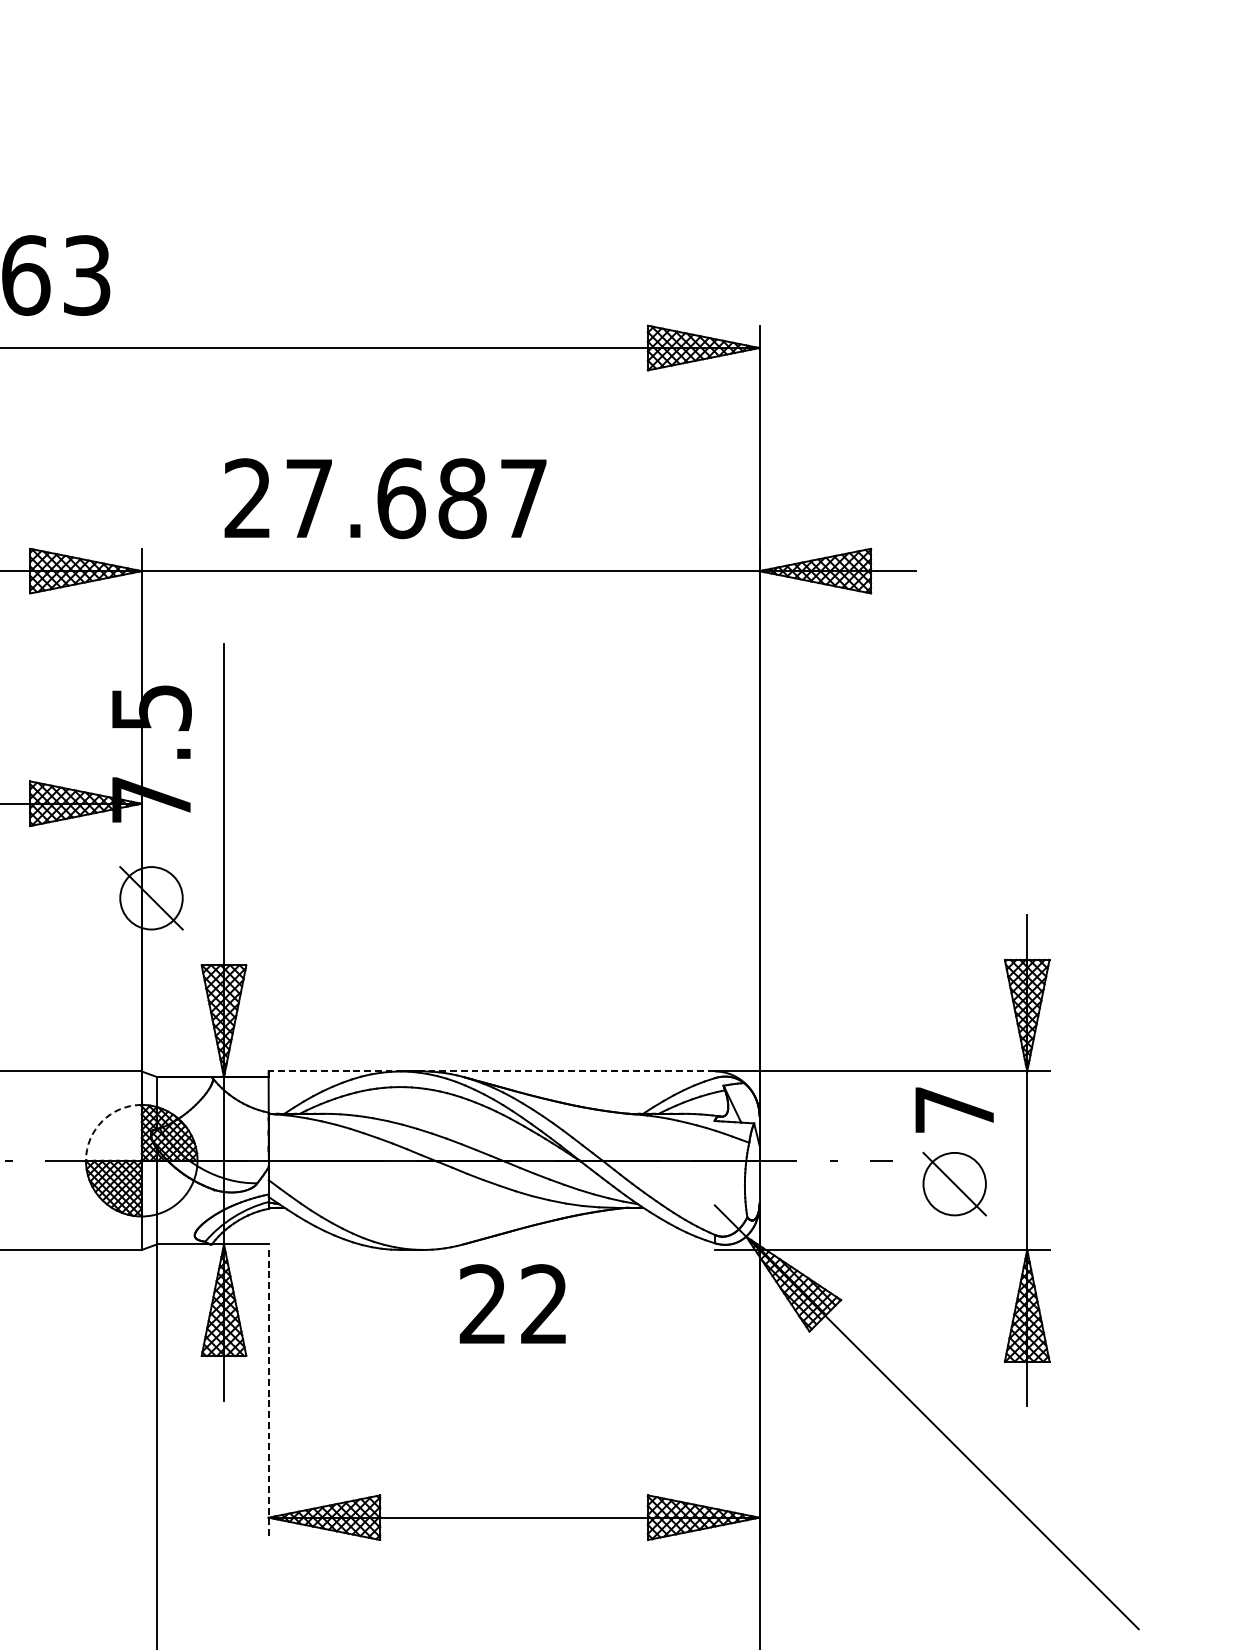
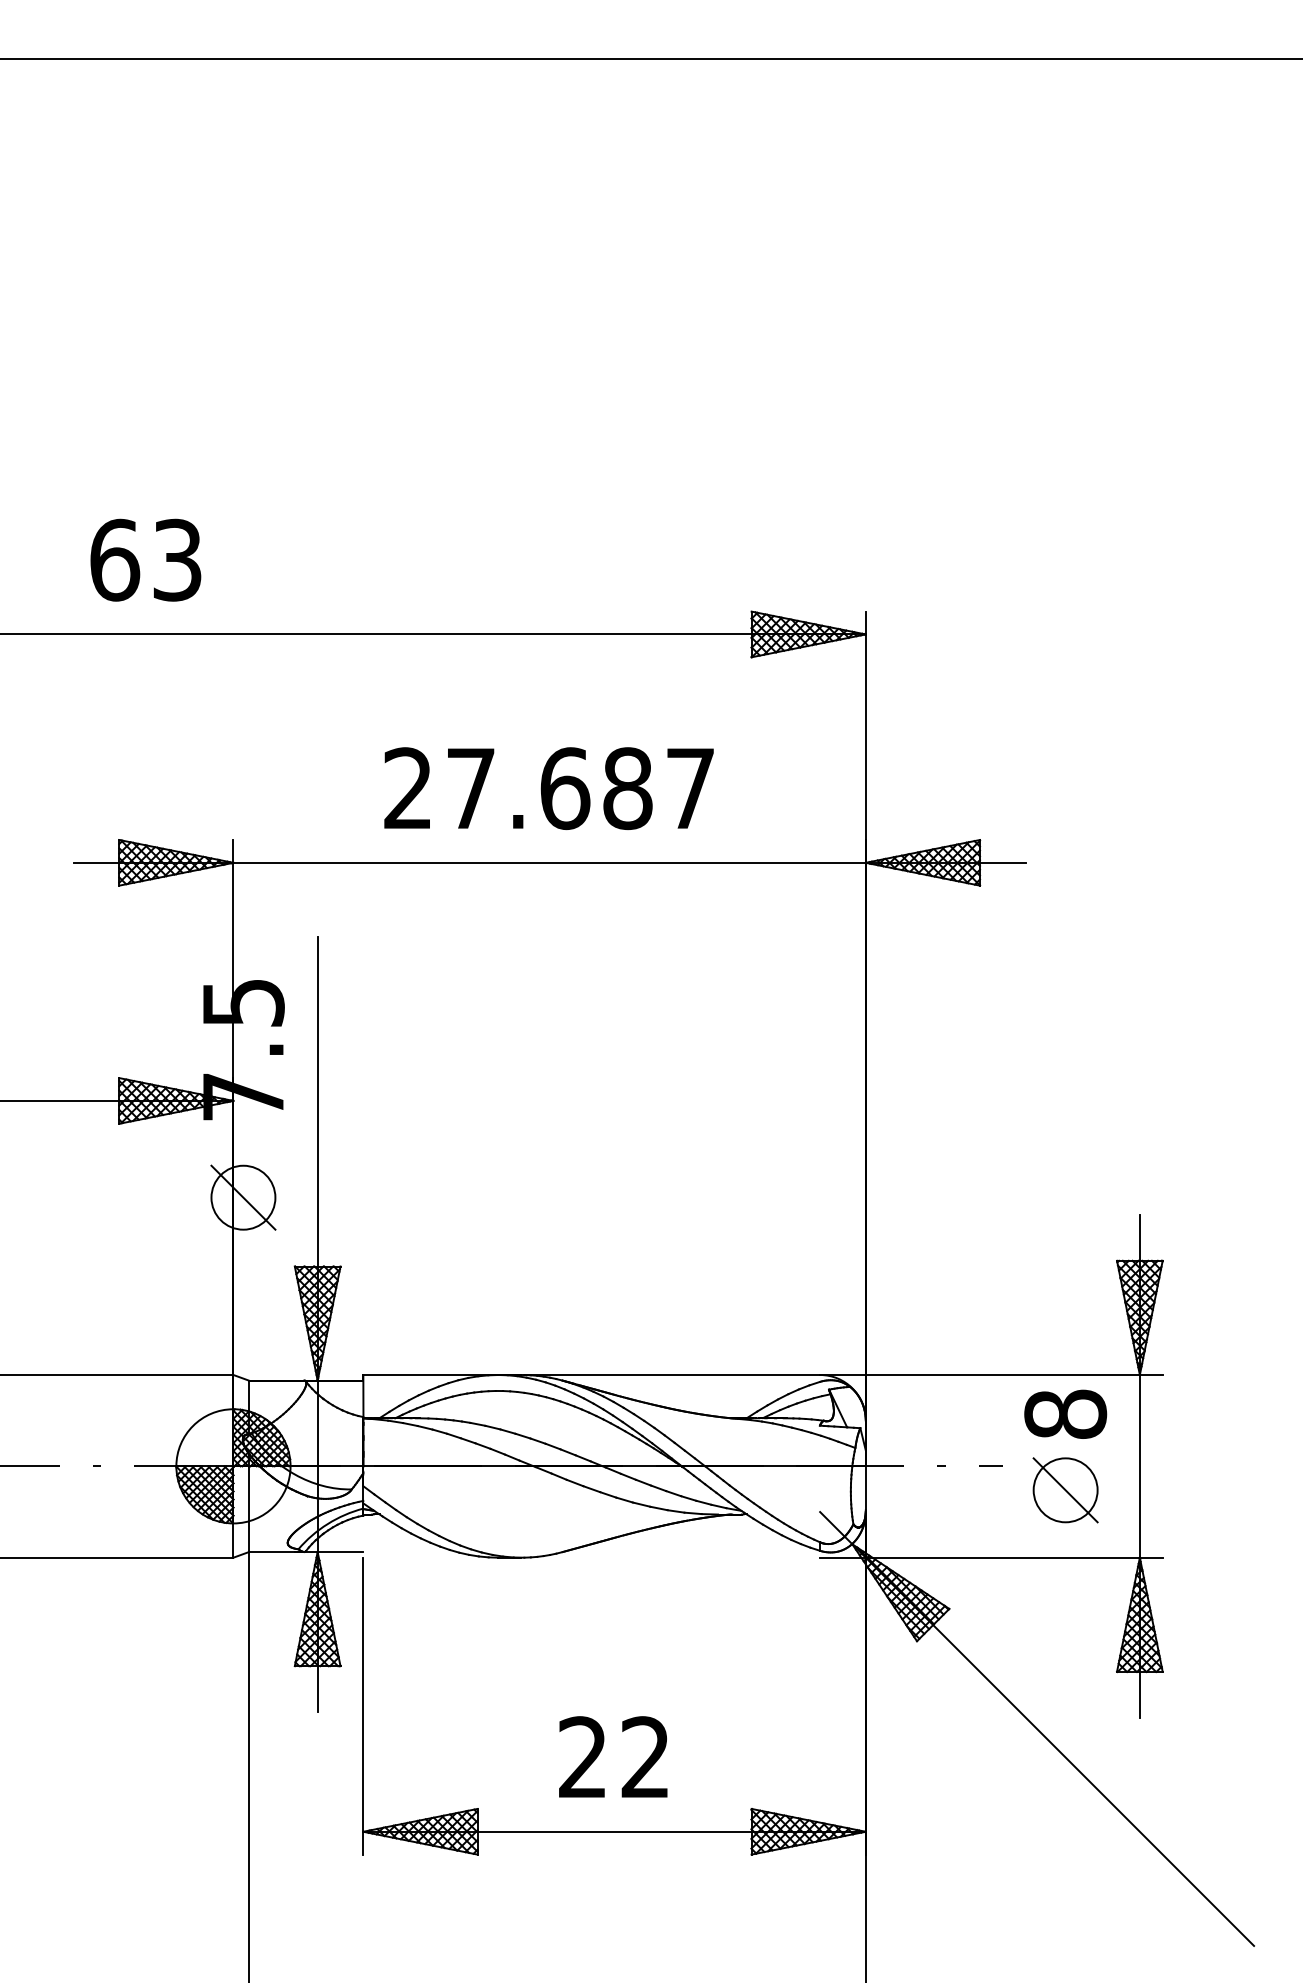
text: (385, 498) -> (548, 788), moved
line: (491, 1071) -> (591, 1375), dashed -> solid
text: (954, 1109) -> (1065, 1413), 7 -> 8
arc: (102, 1120) -> (193, 1425), dashed -> solid
text: (513, 1303) -> (613, 1756), moved
line: (268, 1395) -> (363, 1706), dashed -> solid

